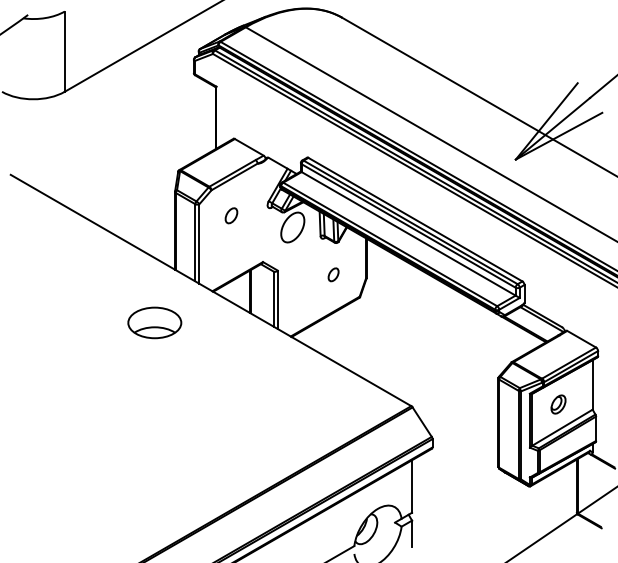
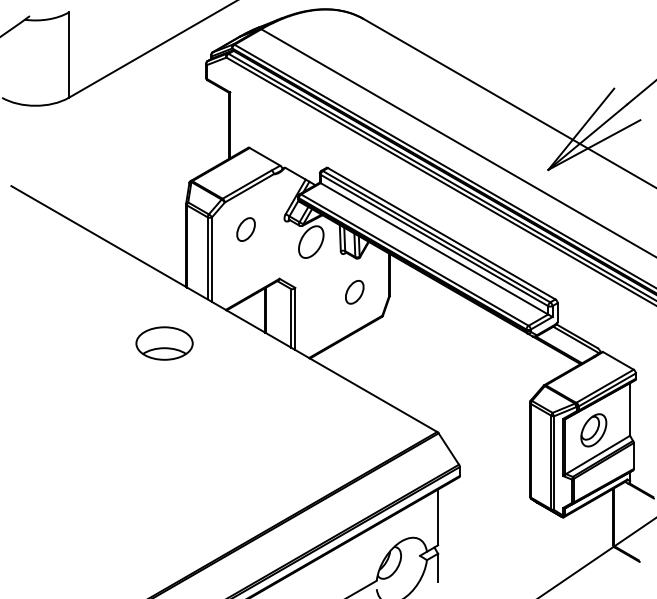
part: (231, 215) -> (246, 229), size x1.43
part: (333, 274) -> (354, 292), size x1.67
part: (558, 404) -> (593, 430), size x1.67

